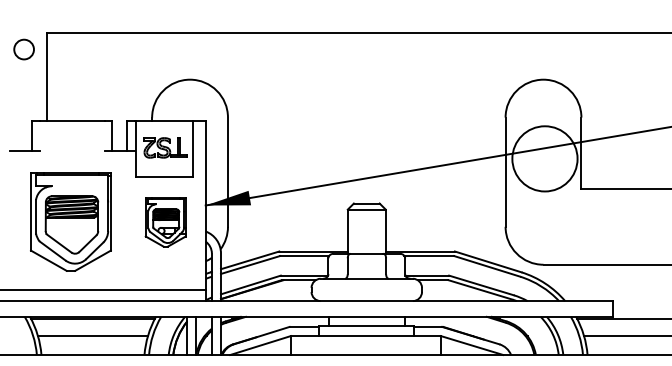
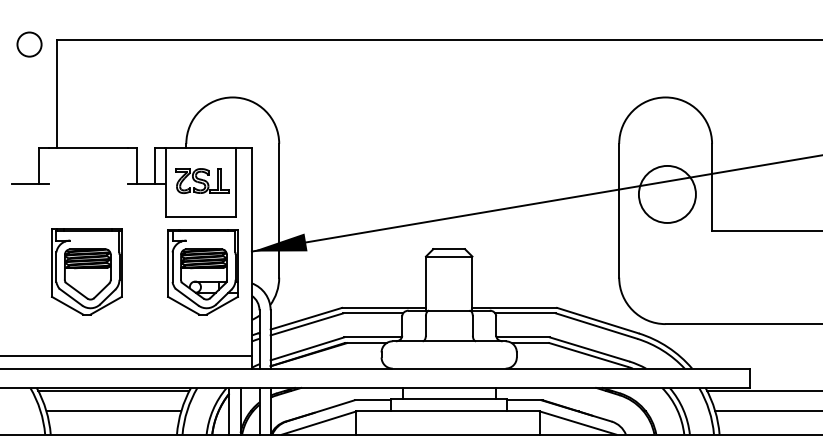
circle: (24, 49) -> (29, 44), moved
circle: (544, 158) -> (666, 193), size x0.71
part: (70, 221) -> (86, 271), size x0.71
part: (165, 222) -> (202, 272), size x1.43

